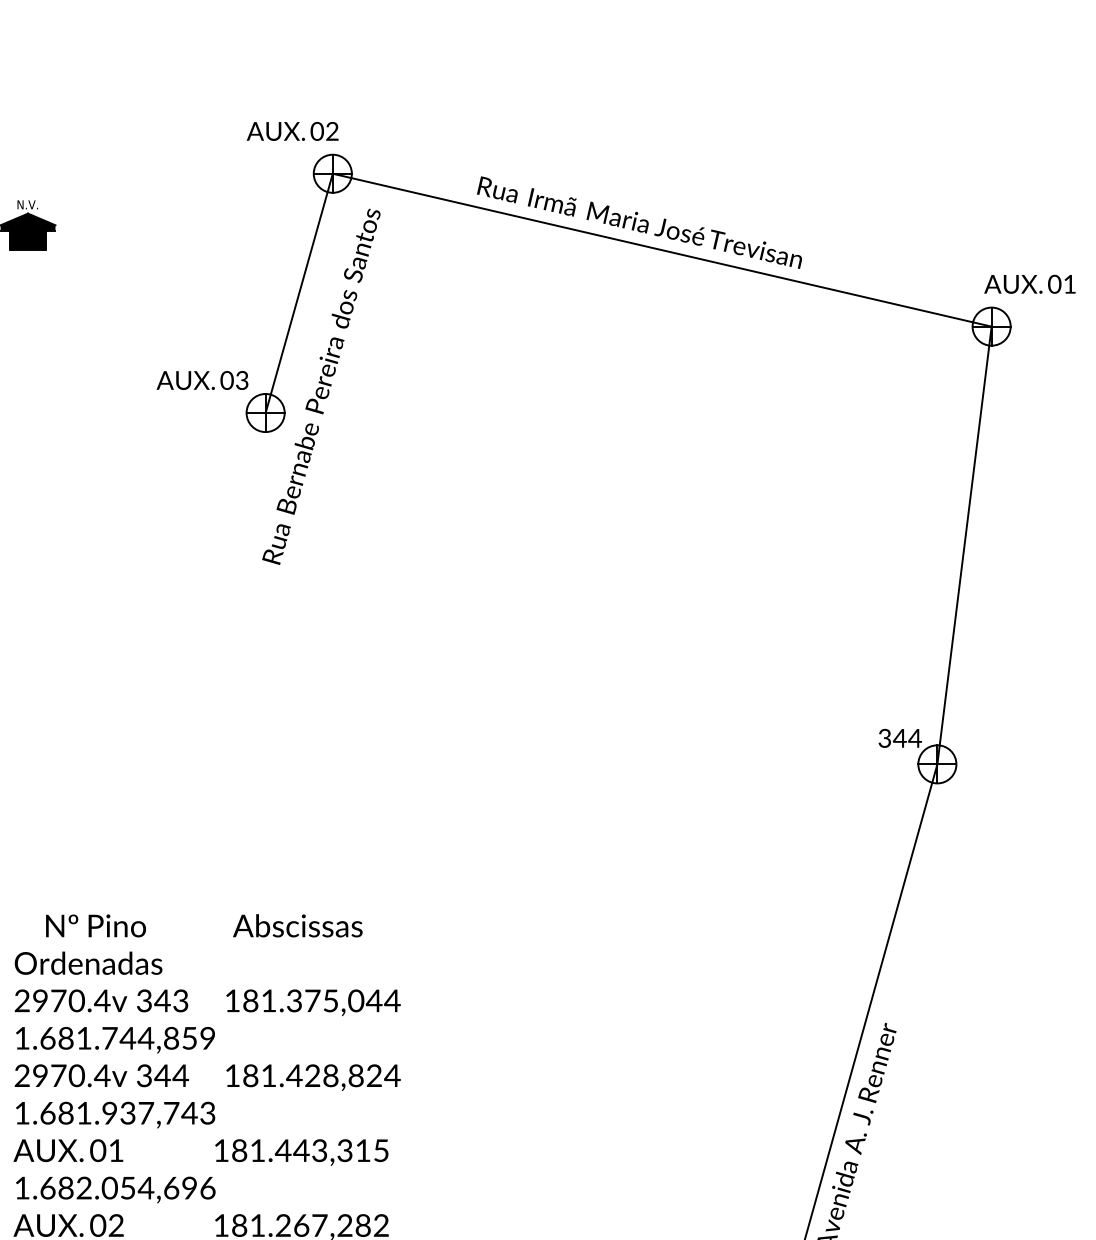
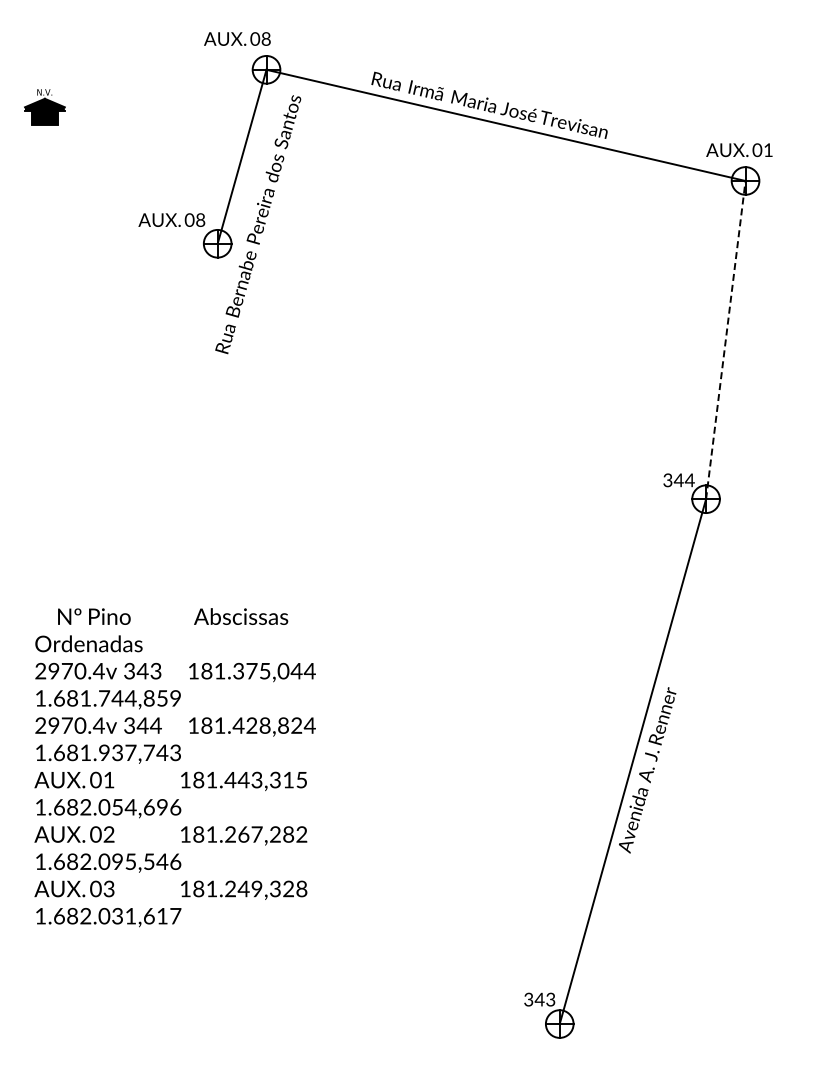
text: (331, 132) -> (265, 39), 02 -> 08
text: (1030, 284) -> (739, 150), moved
text: (242, 381) -> (200, 220), 03 -> 08
line: (964, 544) -> (725, 339), solid -> dashed

